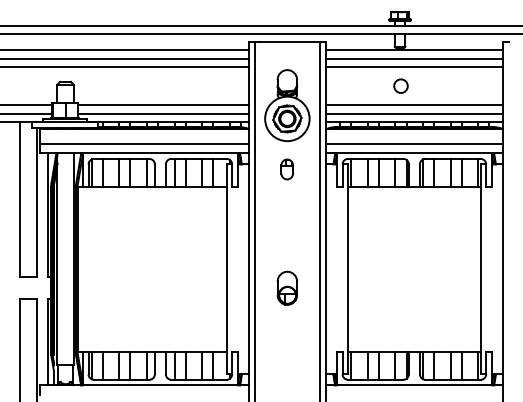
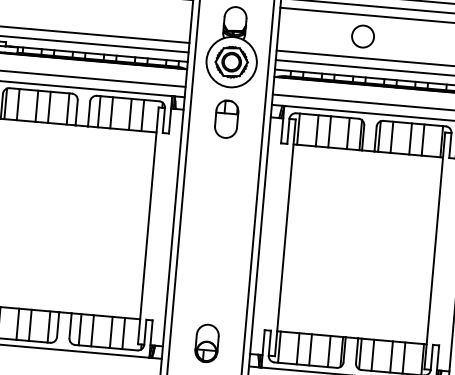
circle: (400, 85) -> (362, 35), size x1.43
part: (286, 169) -> (225, 119), size x1.67
part: (286, 287) -> (206, 342), moved

